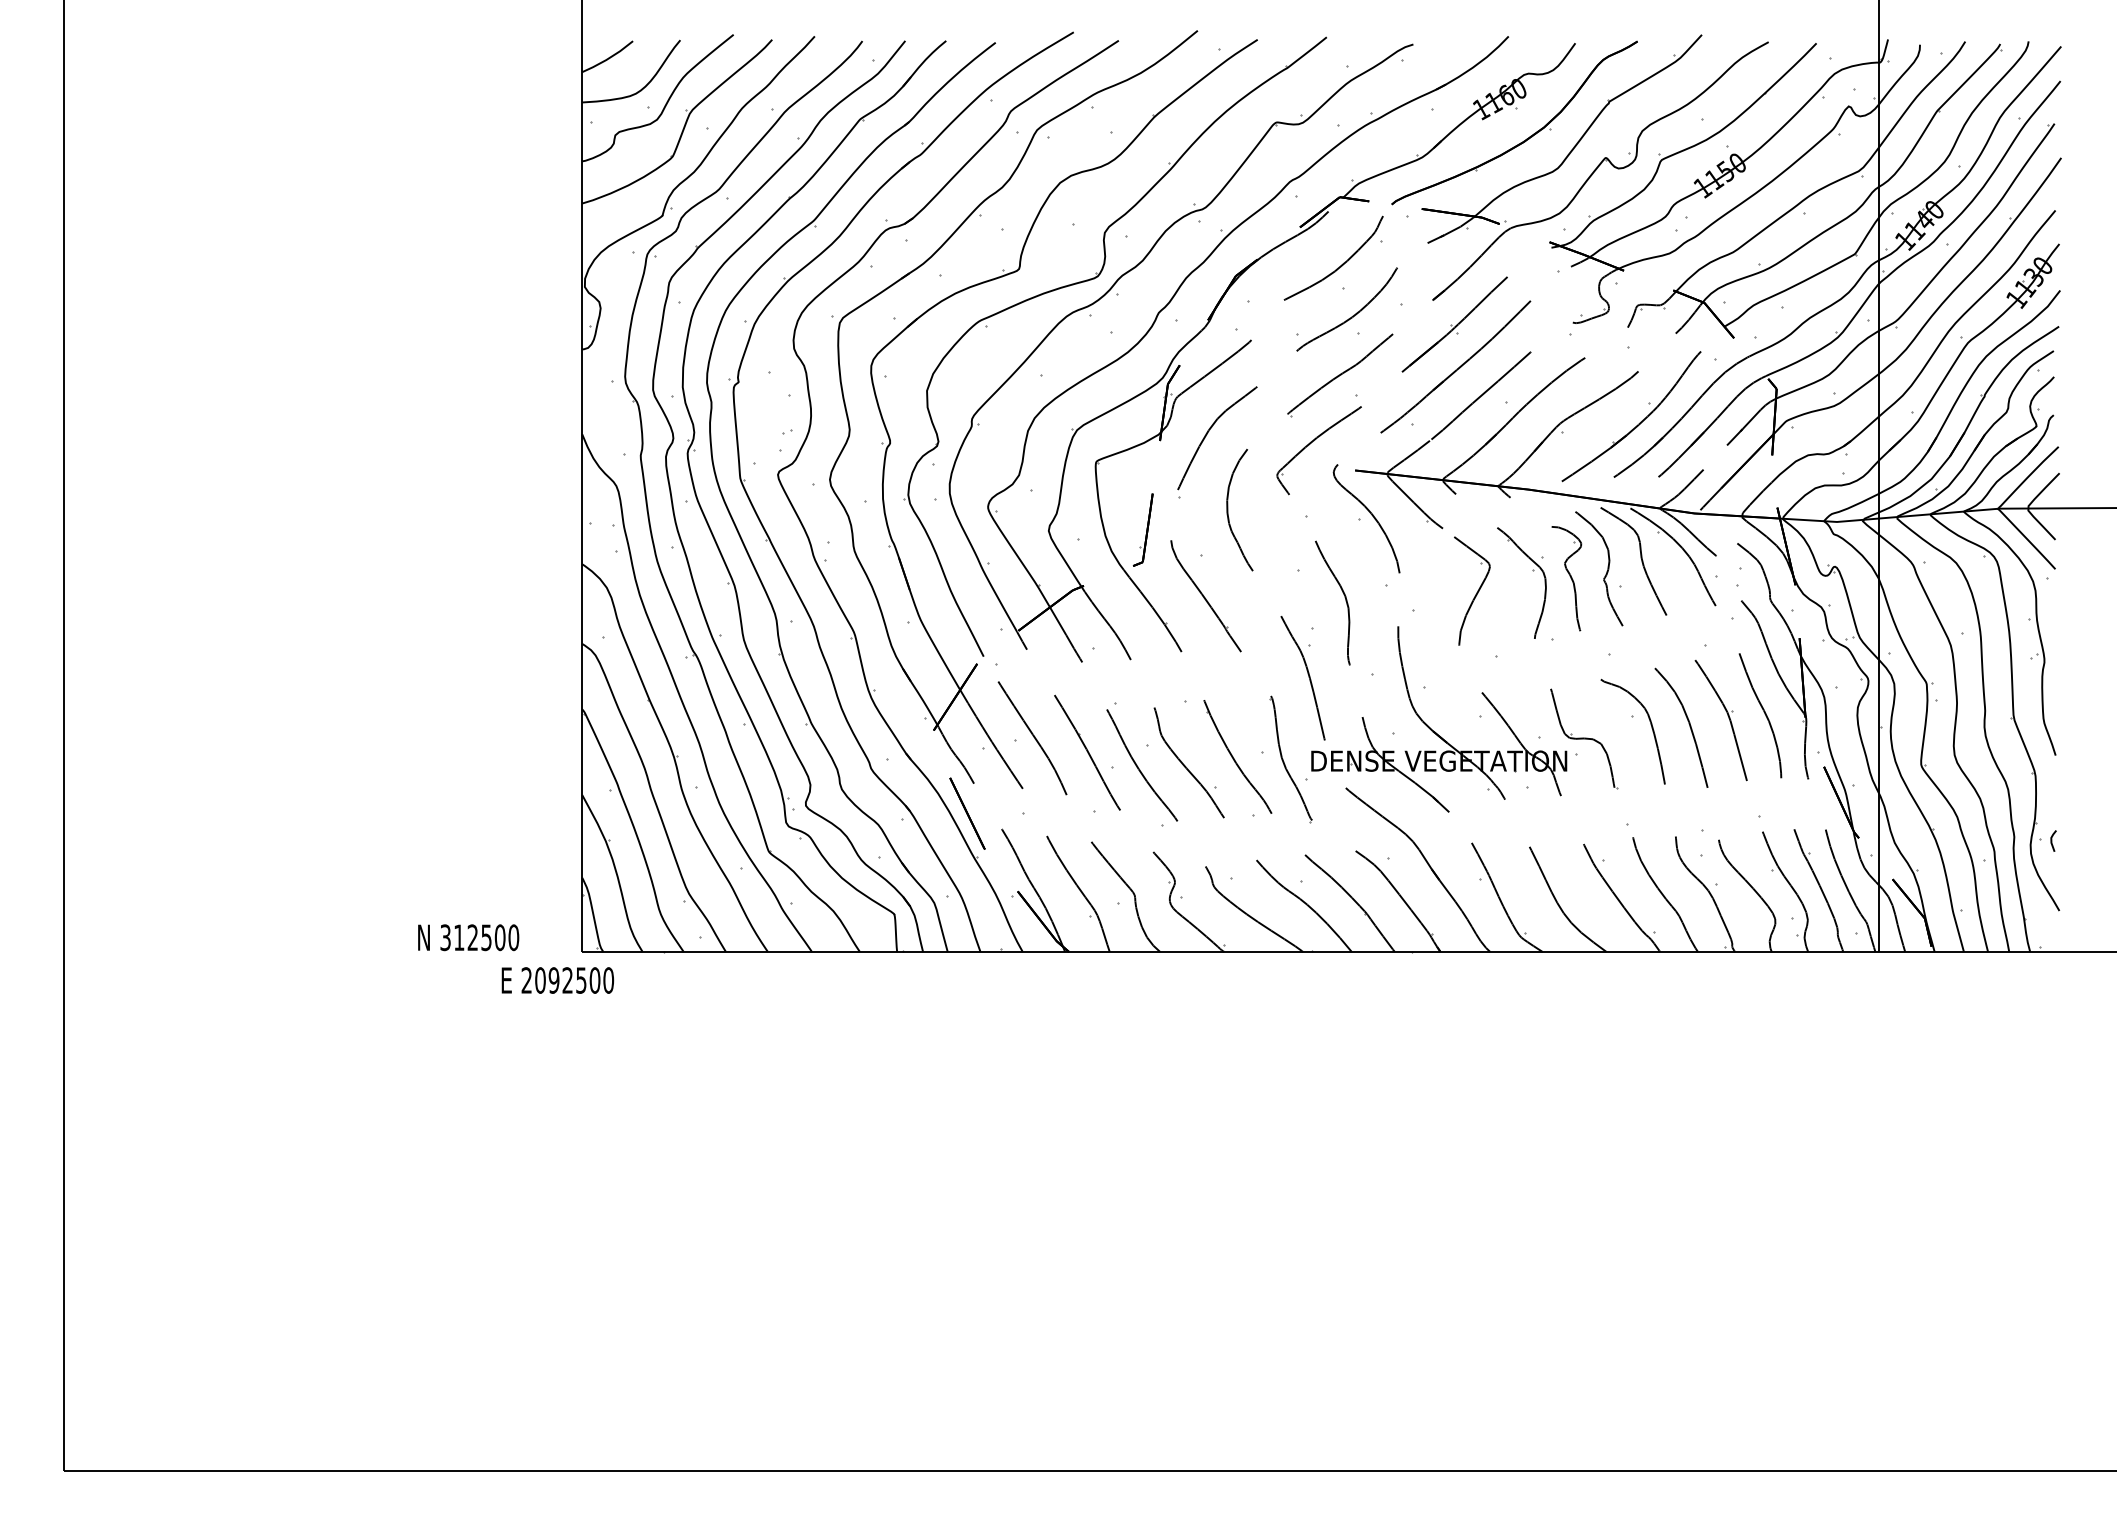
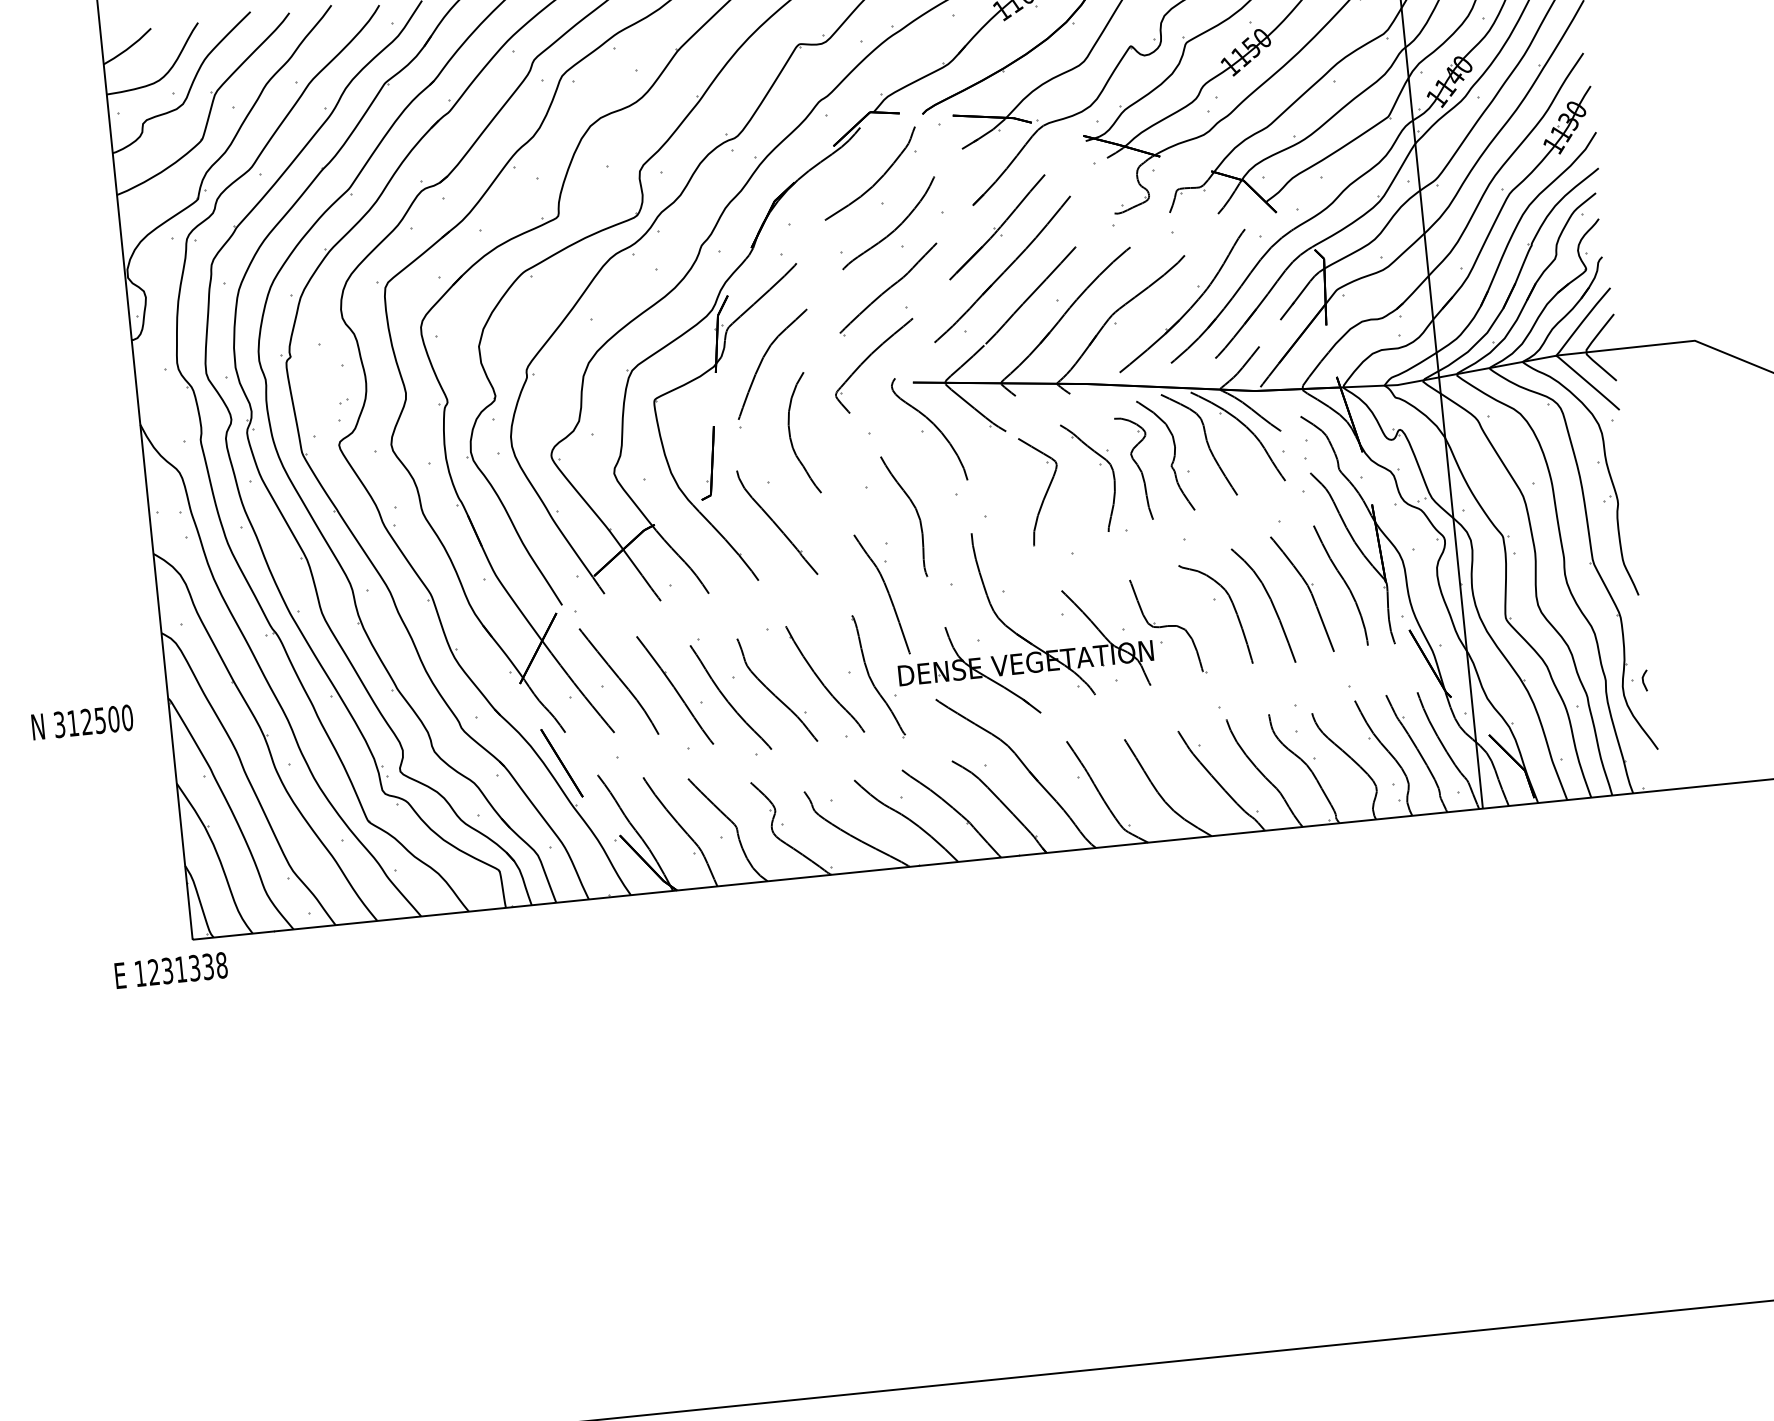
text: (468, 937) -> (82, 722), moved
text: (567, 980) -> (180, 969), 2092500 -> 1231338

